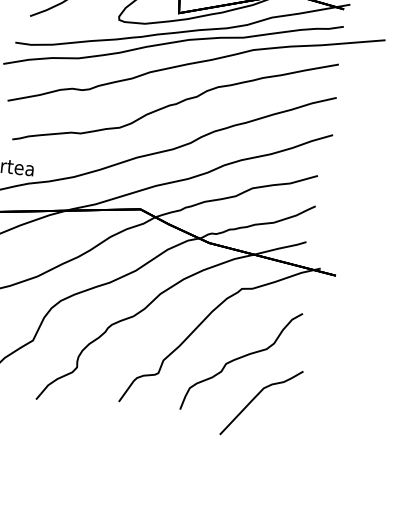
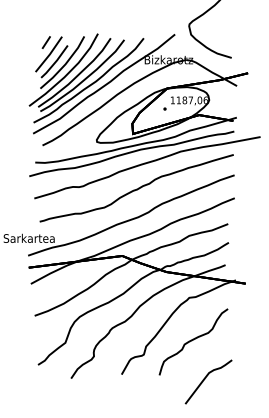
curve: (258, 396) -> (206, 378), moved

